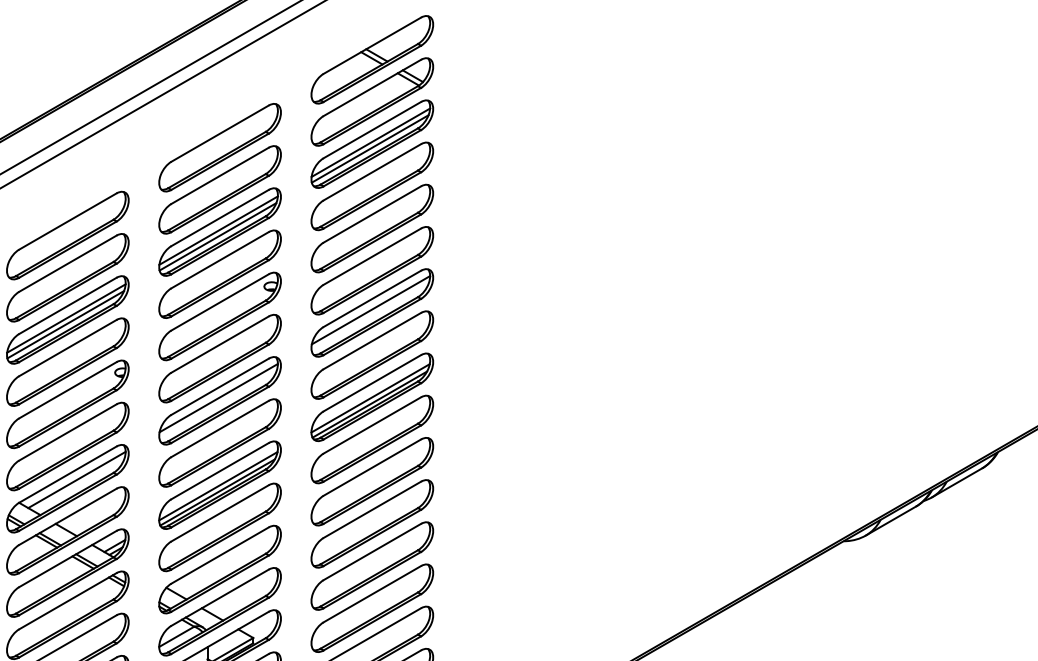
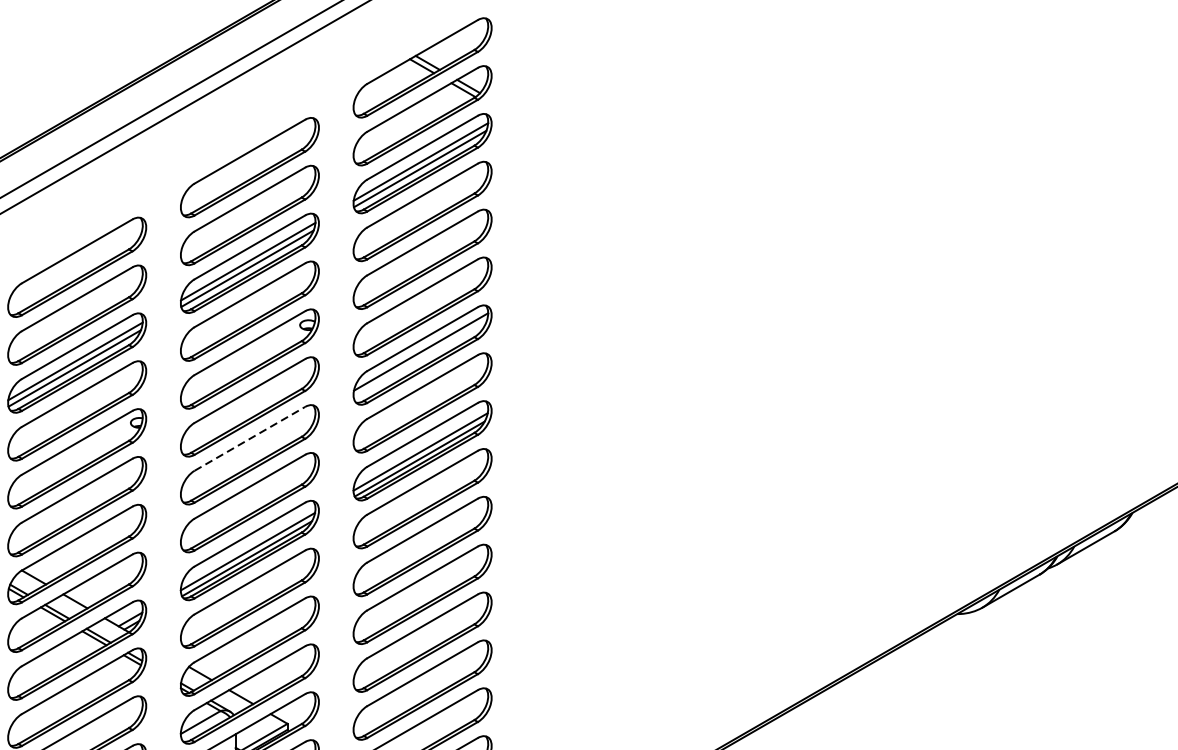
line: (220, 386) -> (250, 438), solid -> dashed
line: (218, 397) -> (248, 451), removed
line: (76, 479) -> (86, 544), removed

